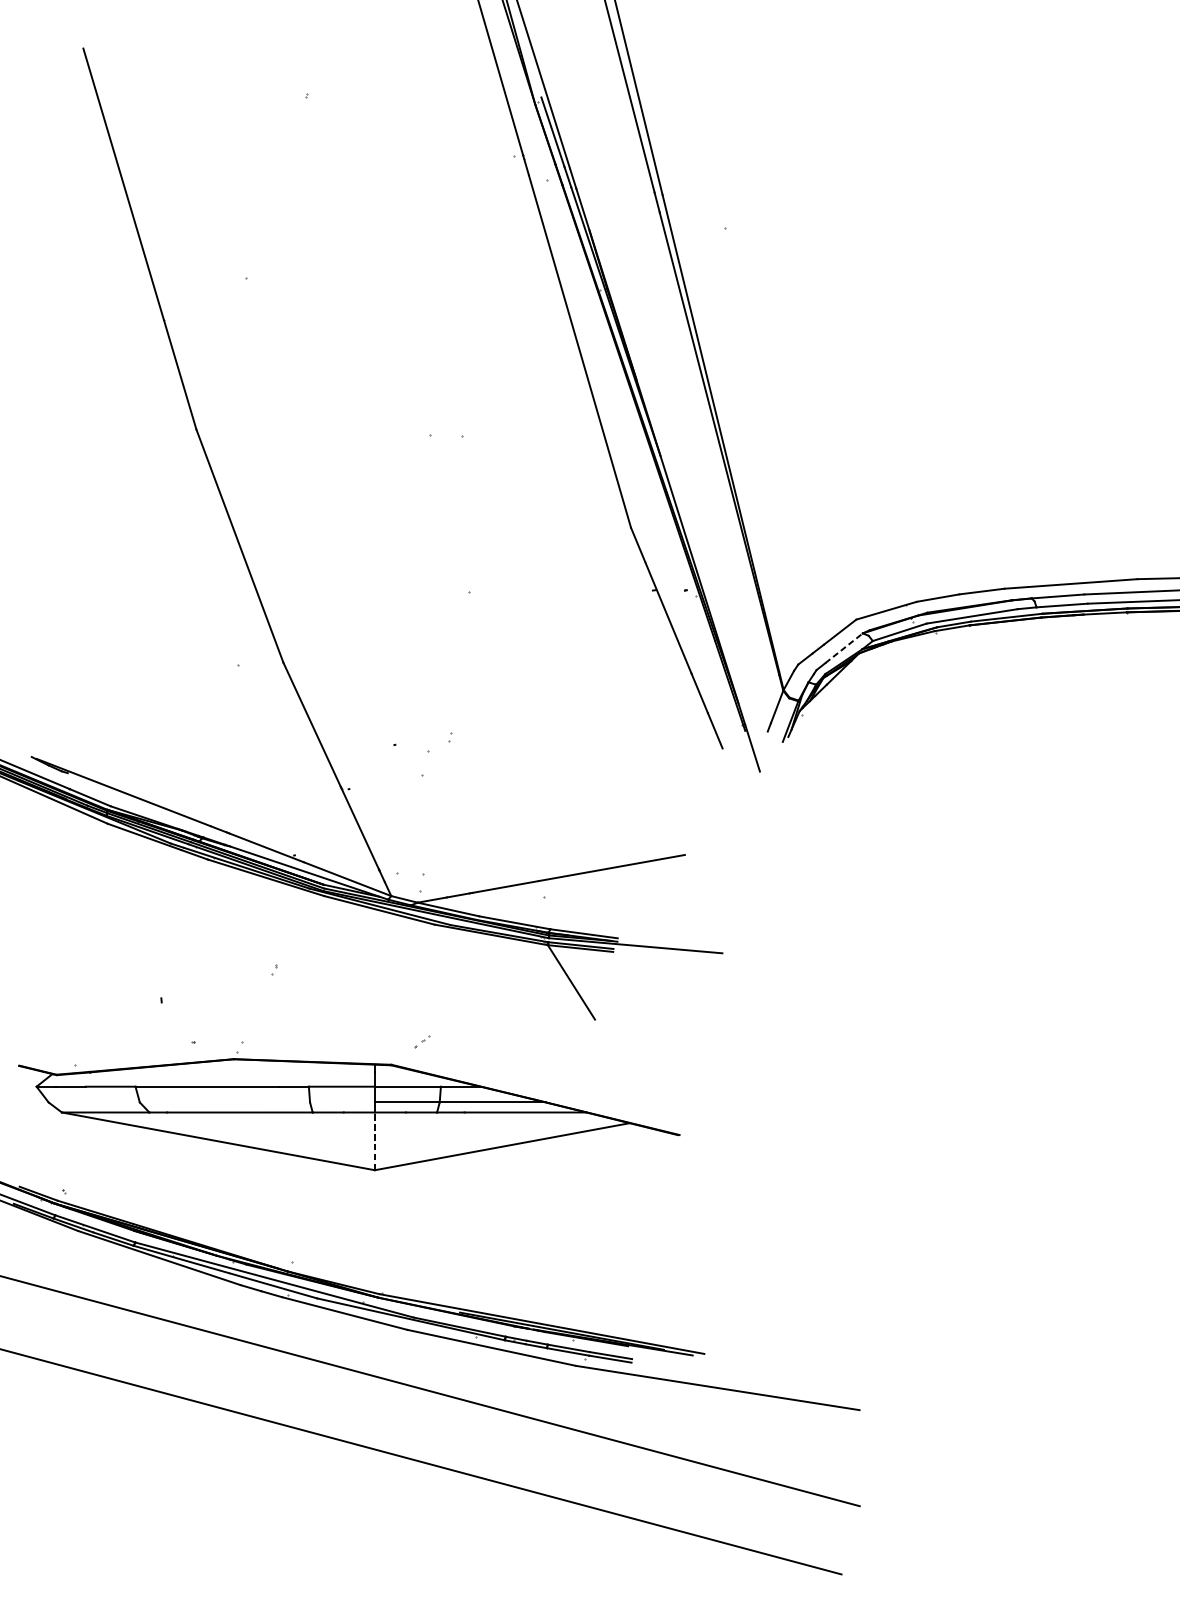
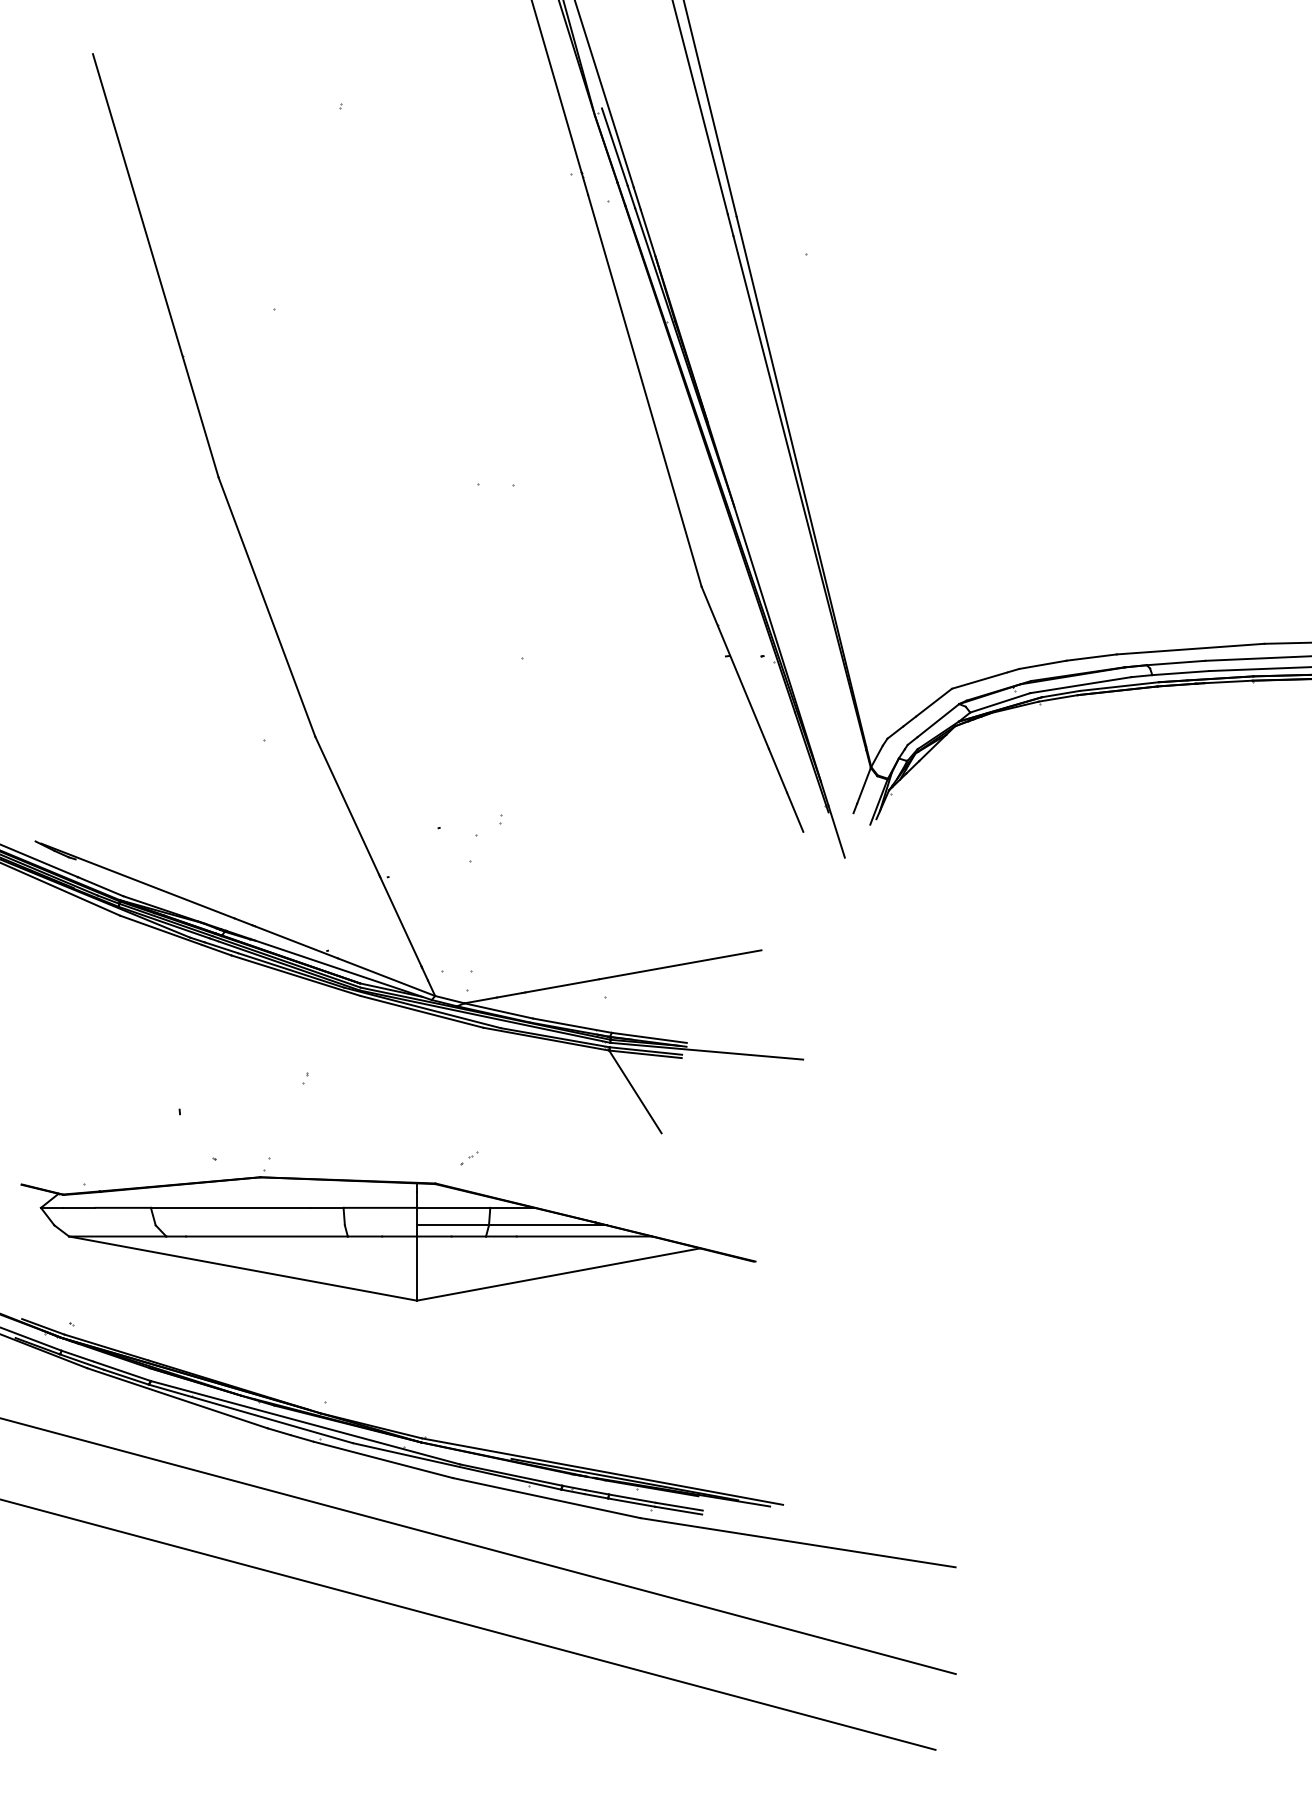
line: (844, 648) -> (938, 720), dashed -> solid
line: (374, 1141) -> (416, 1268), dashed -> solid

